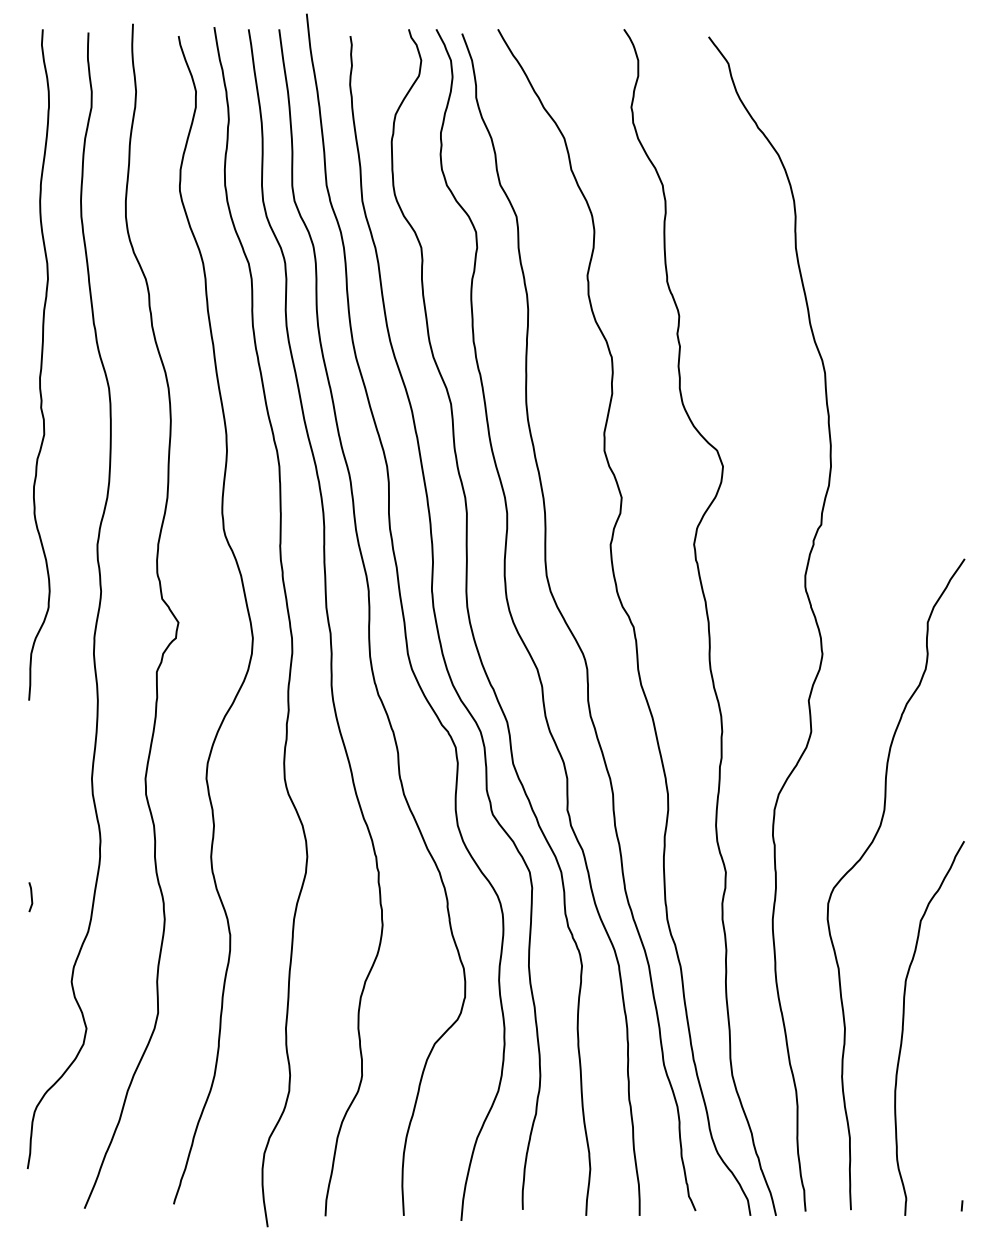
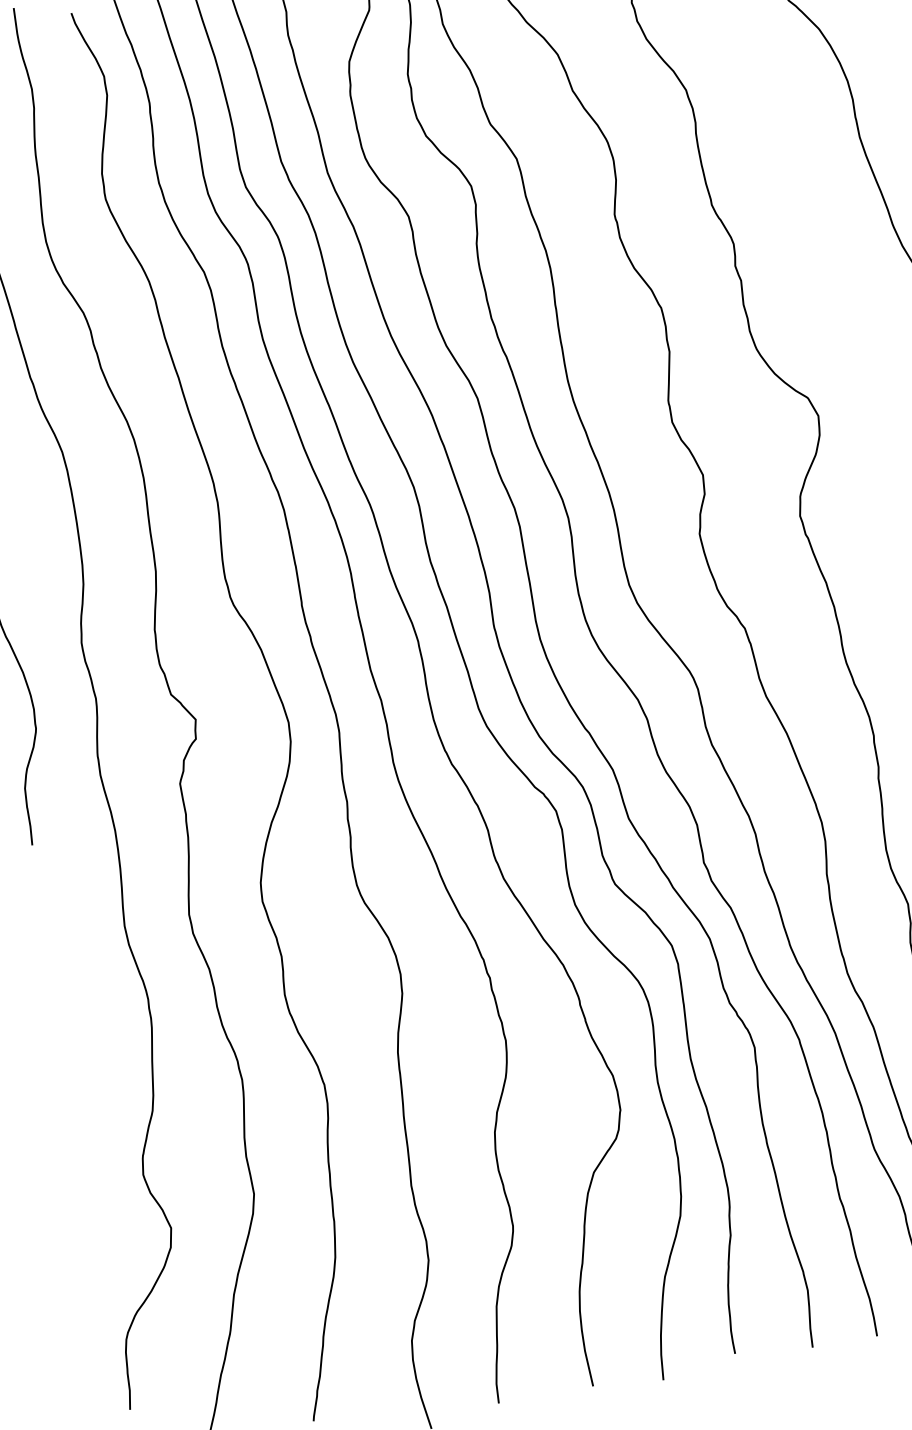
line: (30, 897) -> (75, 1082), removed

